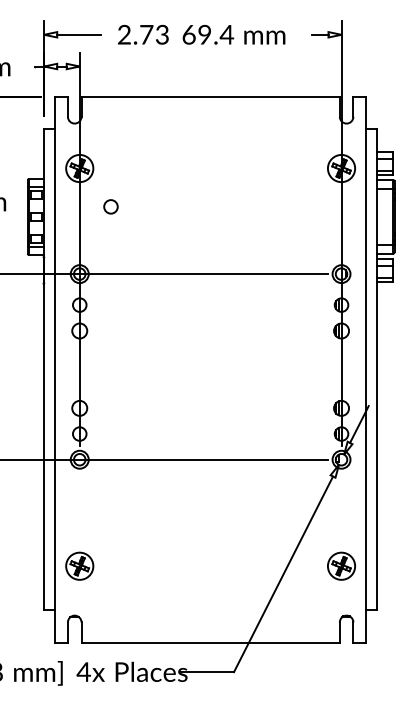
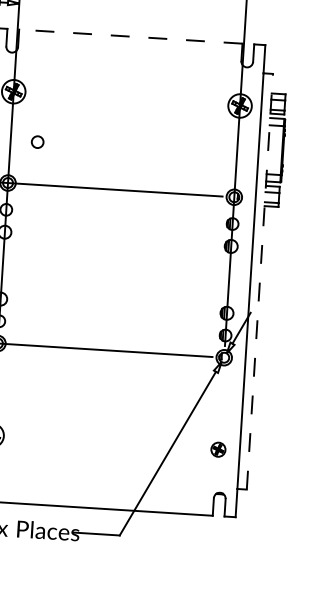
line: (210, 96) -> (130, 36), solid -> dashed
circle: (110, 206) -> (37, 141), moved
line: (377, 369) -> (260, 281), solid -> dashed
part: (341, 565) -> (218, 449), size x0.6

